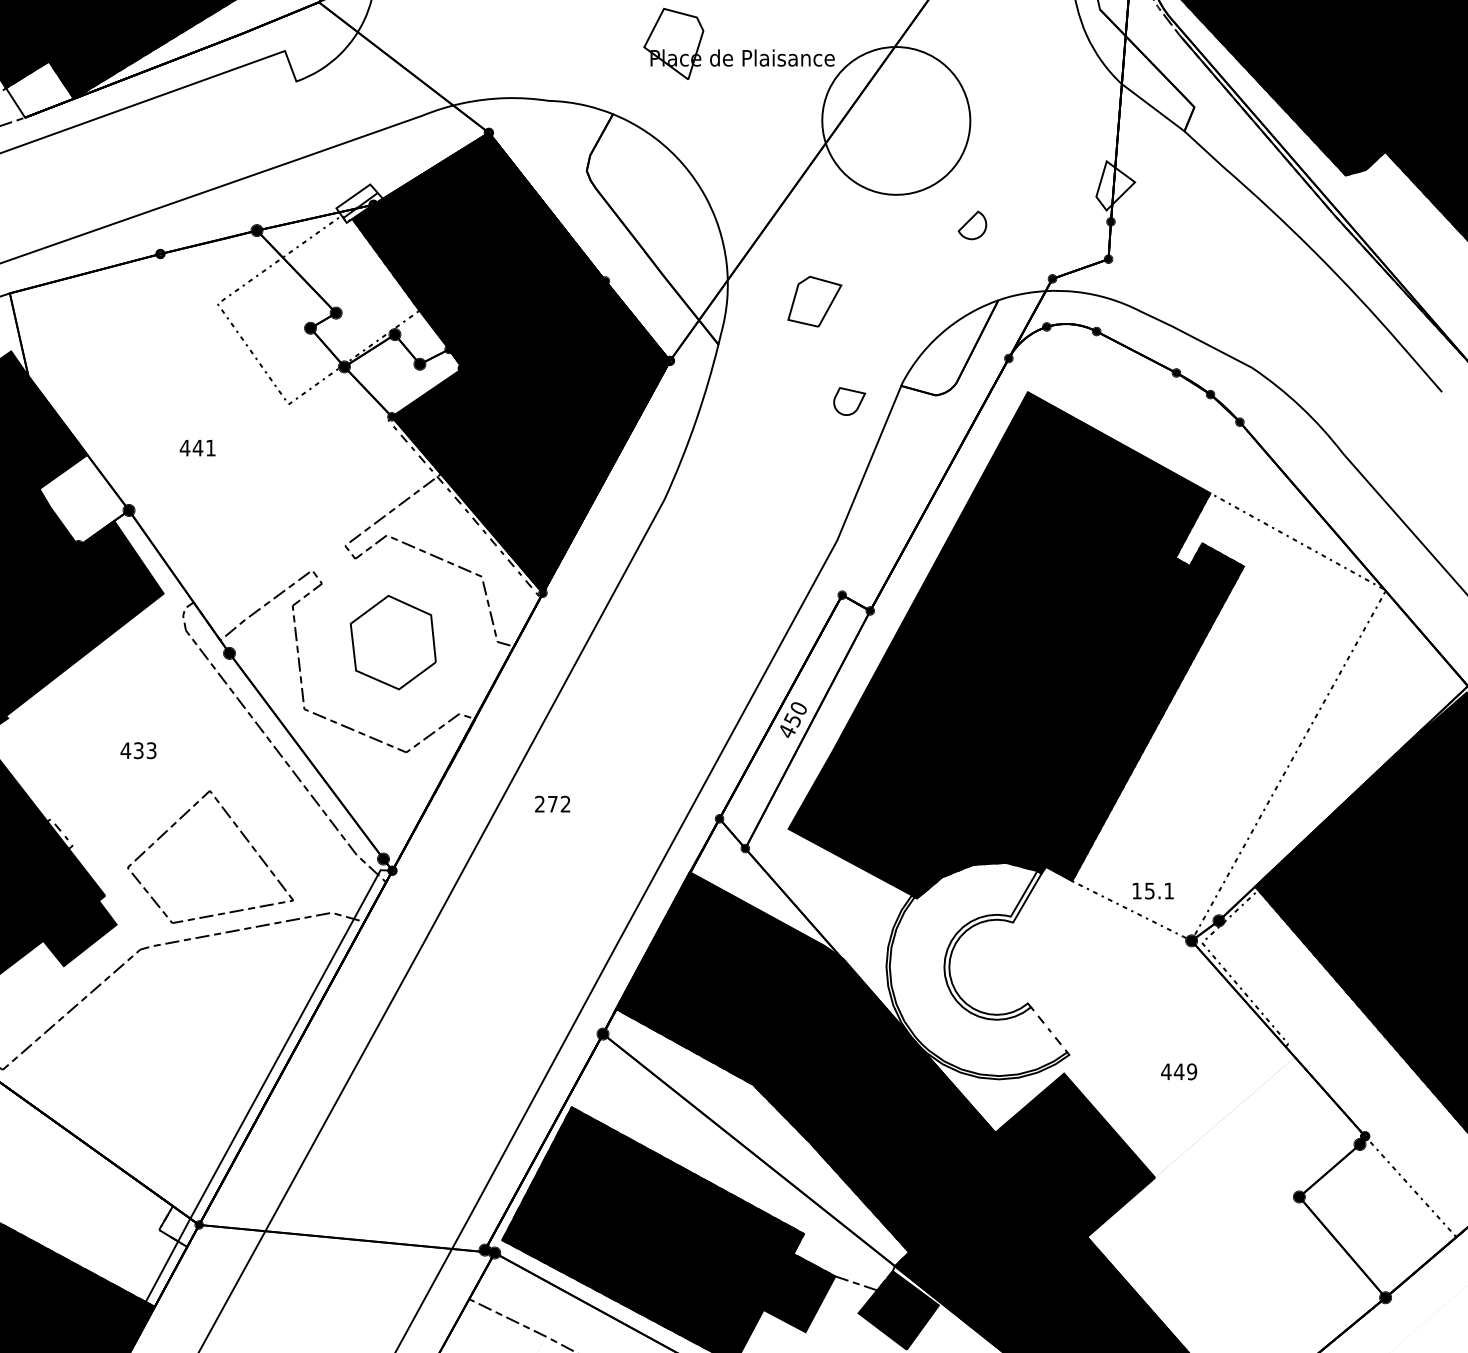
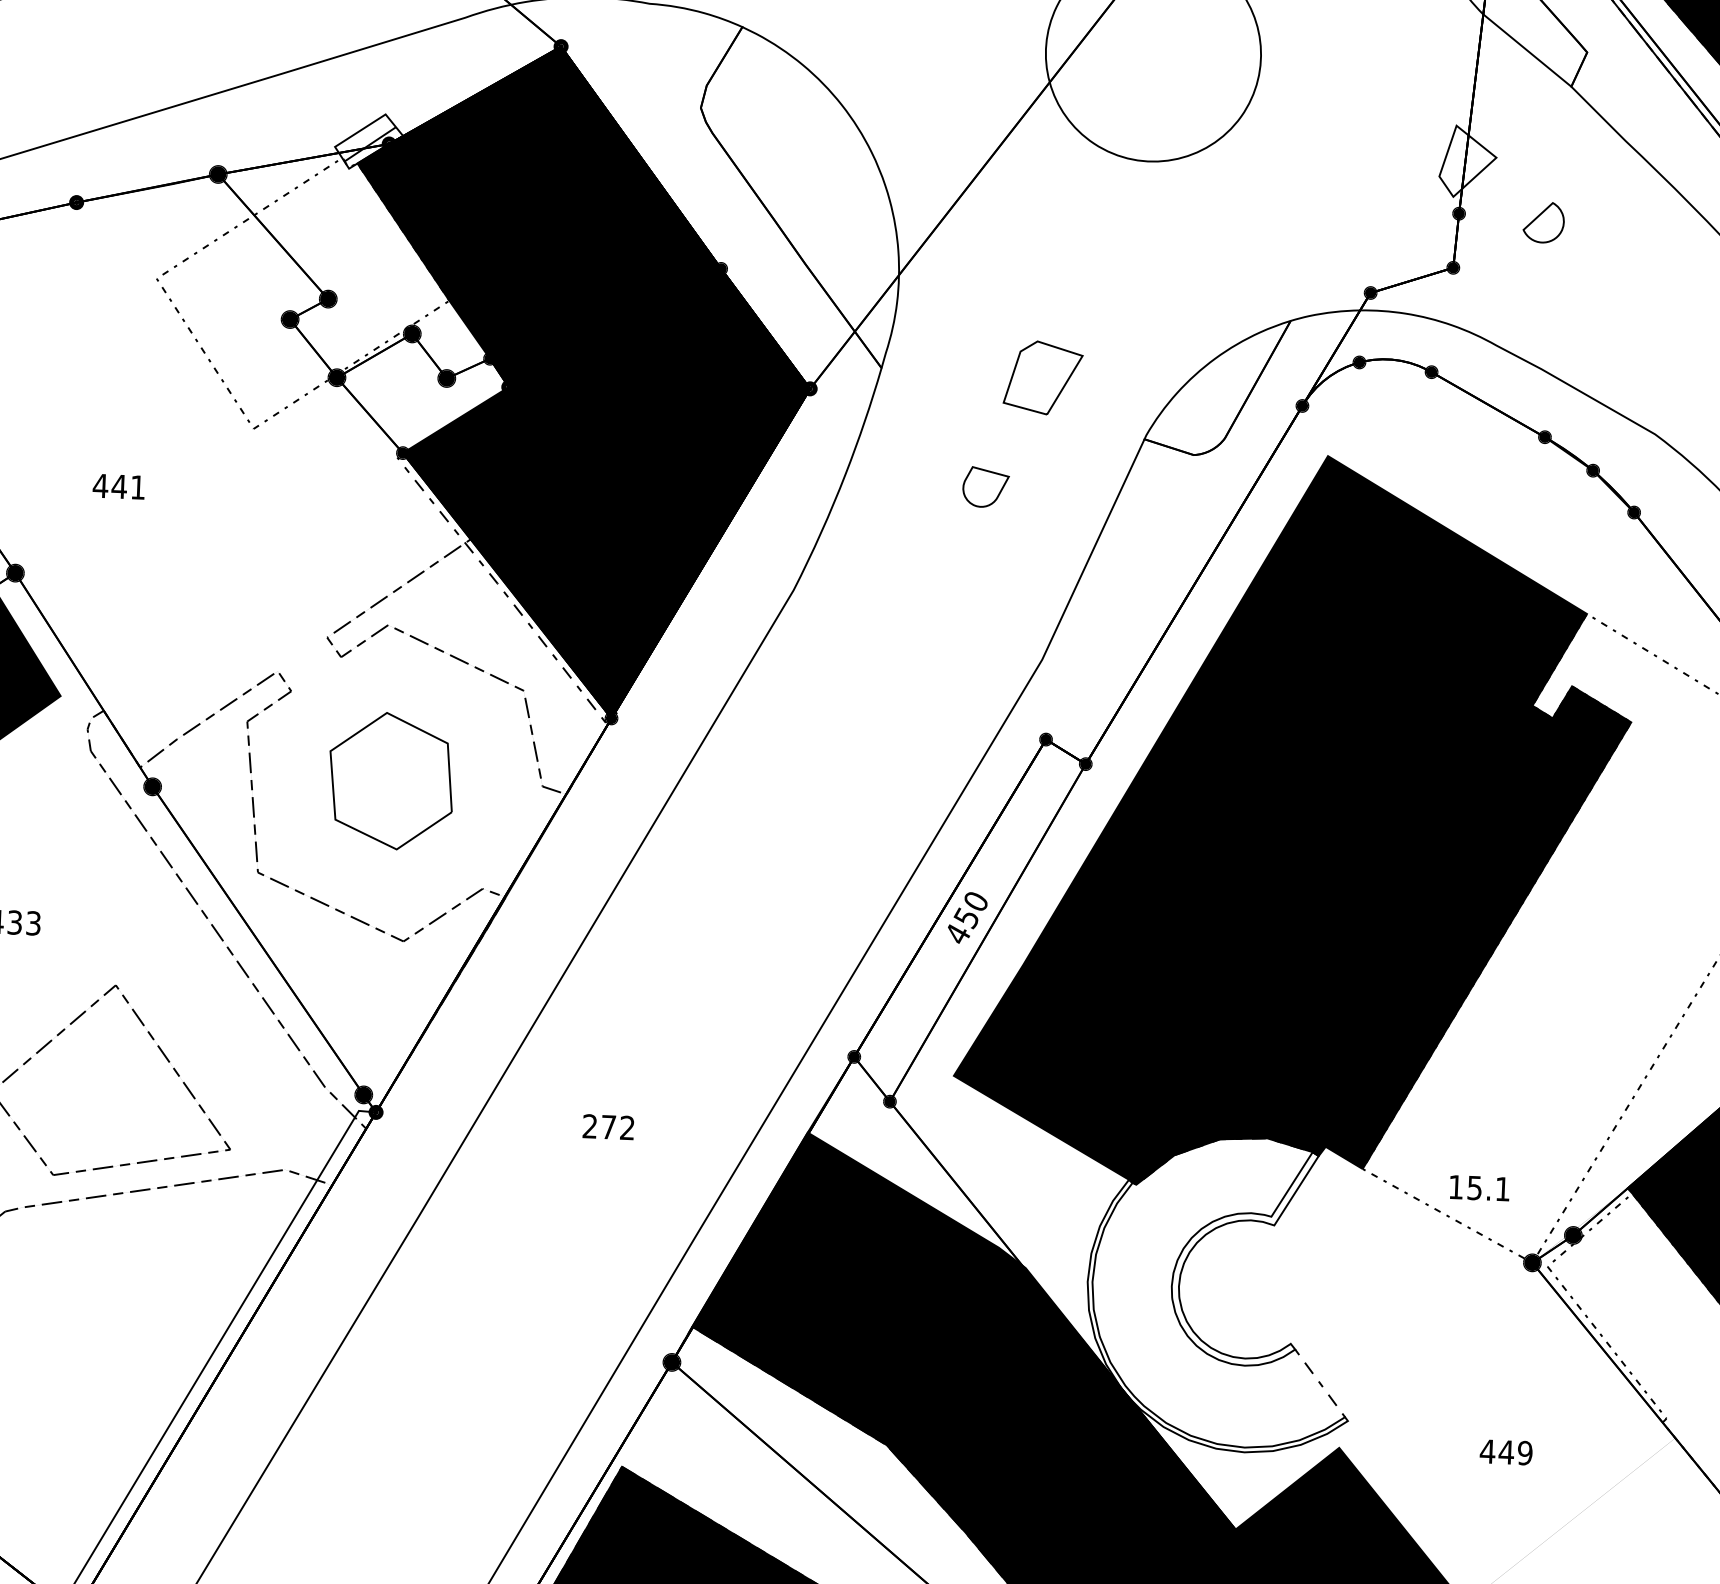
part: (972, 225) -> (1543, 222), moved
part: (814, 301) -> (1042, 377), moved
part: (849, 401) -> (985, 487), moved
text: (552, 803) -> (608, 1126), moved

